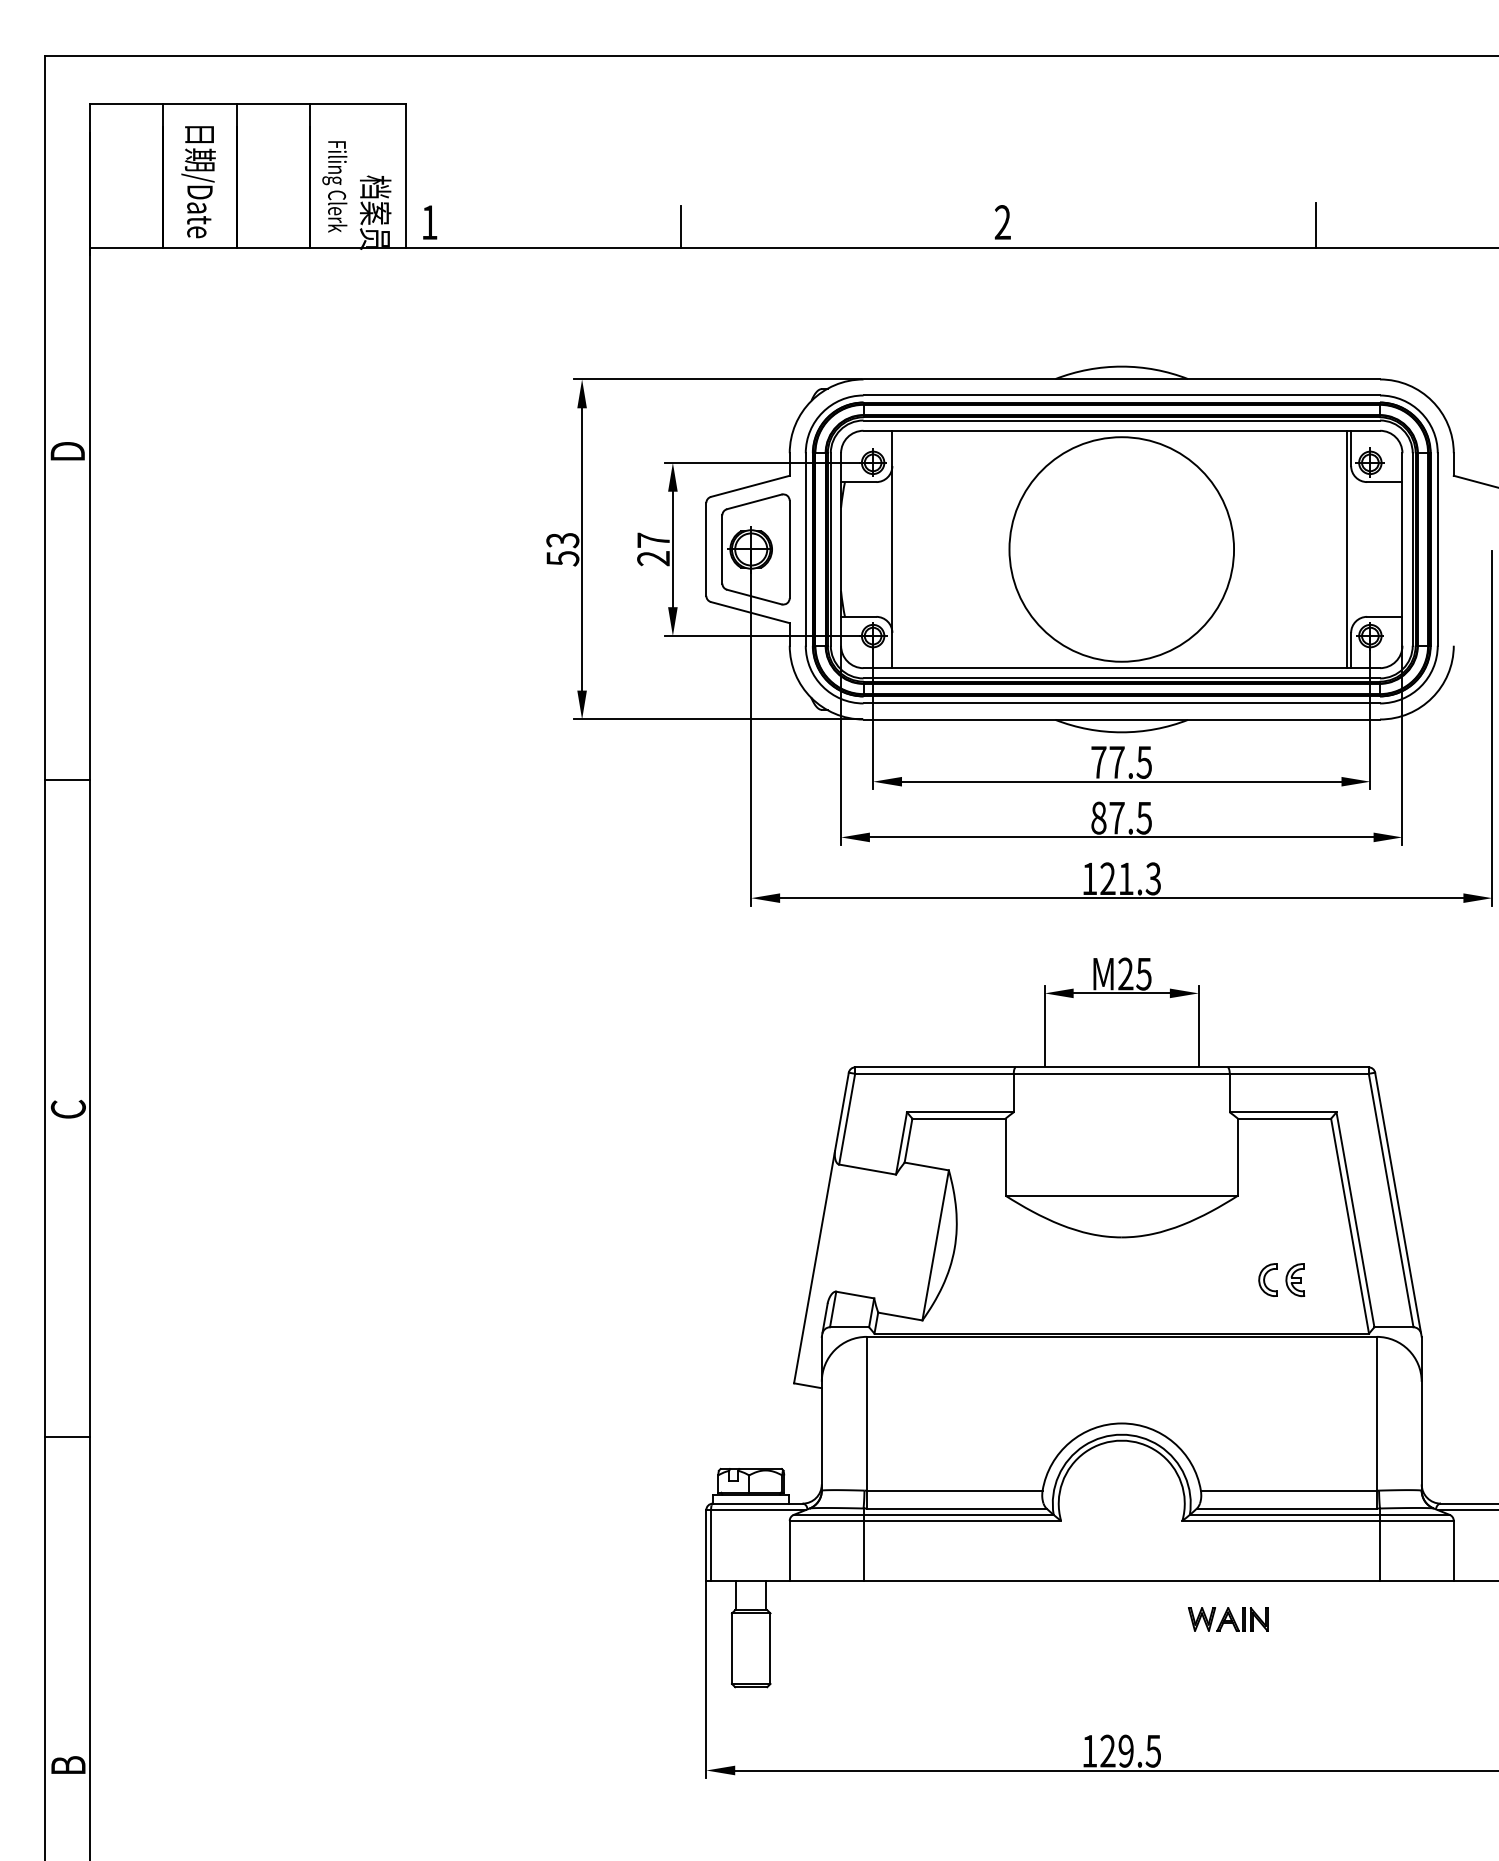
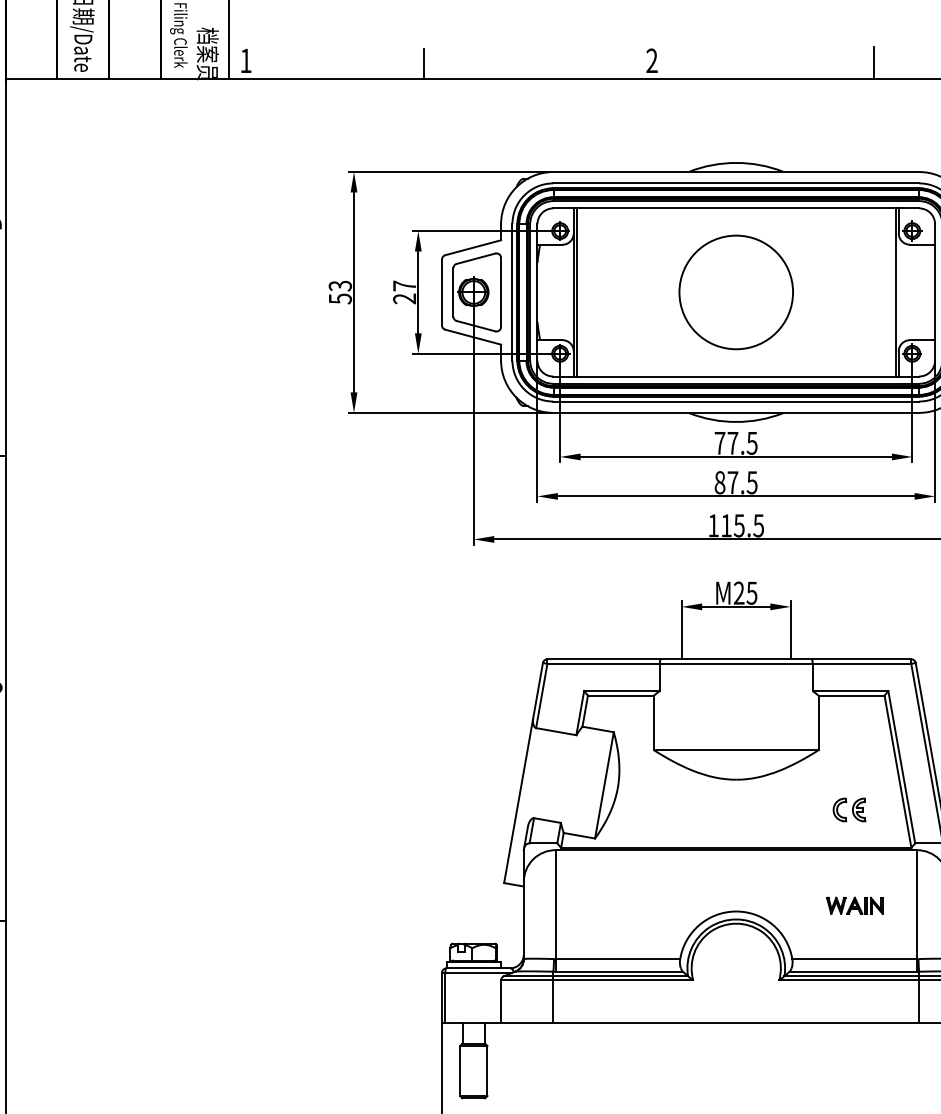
line: (896, 549) -> (576, 292), added
circle: (1121, 549) -> (736, 292), size x0.71
text: (1130, 878) -> (742, 525), 121.3 -> 115.5
part: (1228, 1619) -> (855, 905), moved

